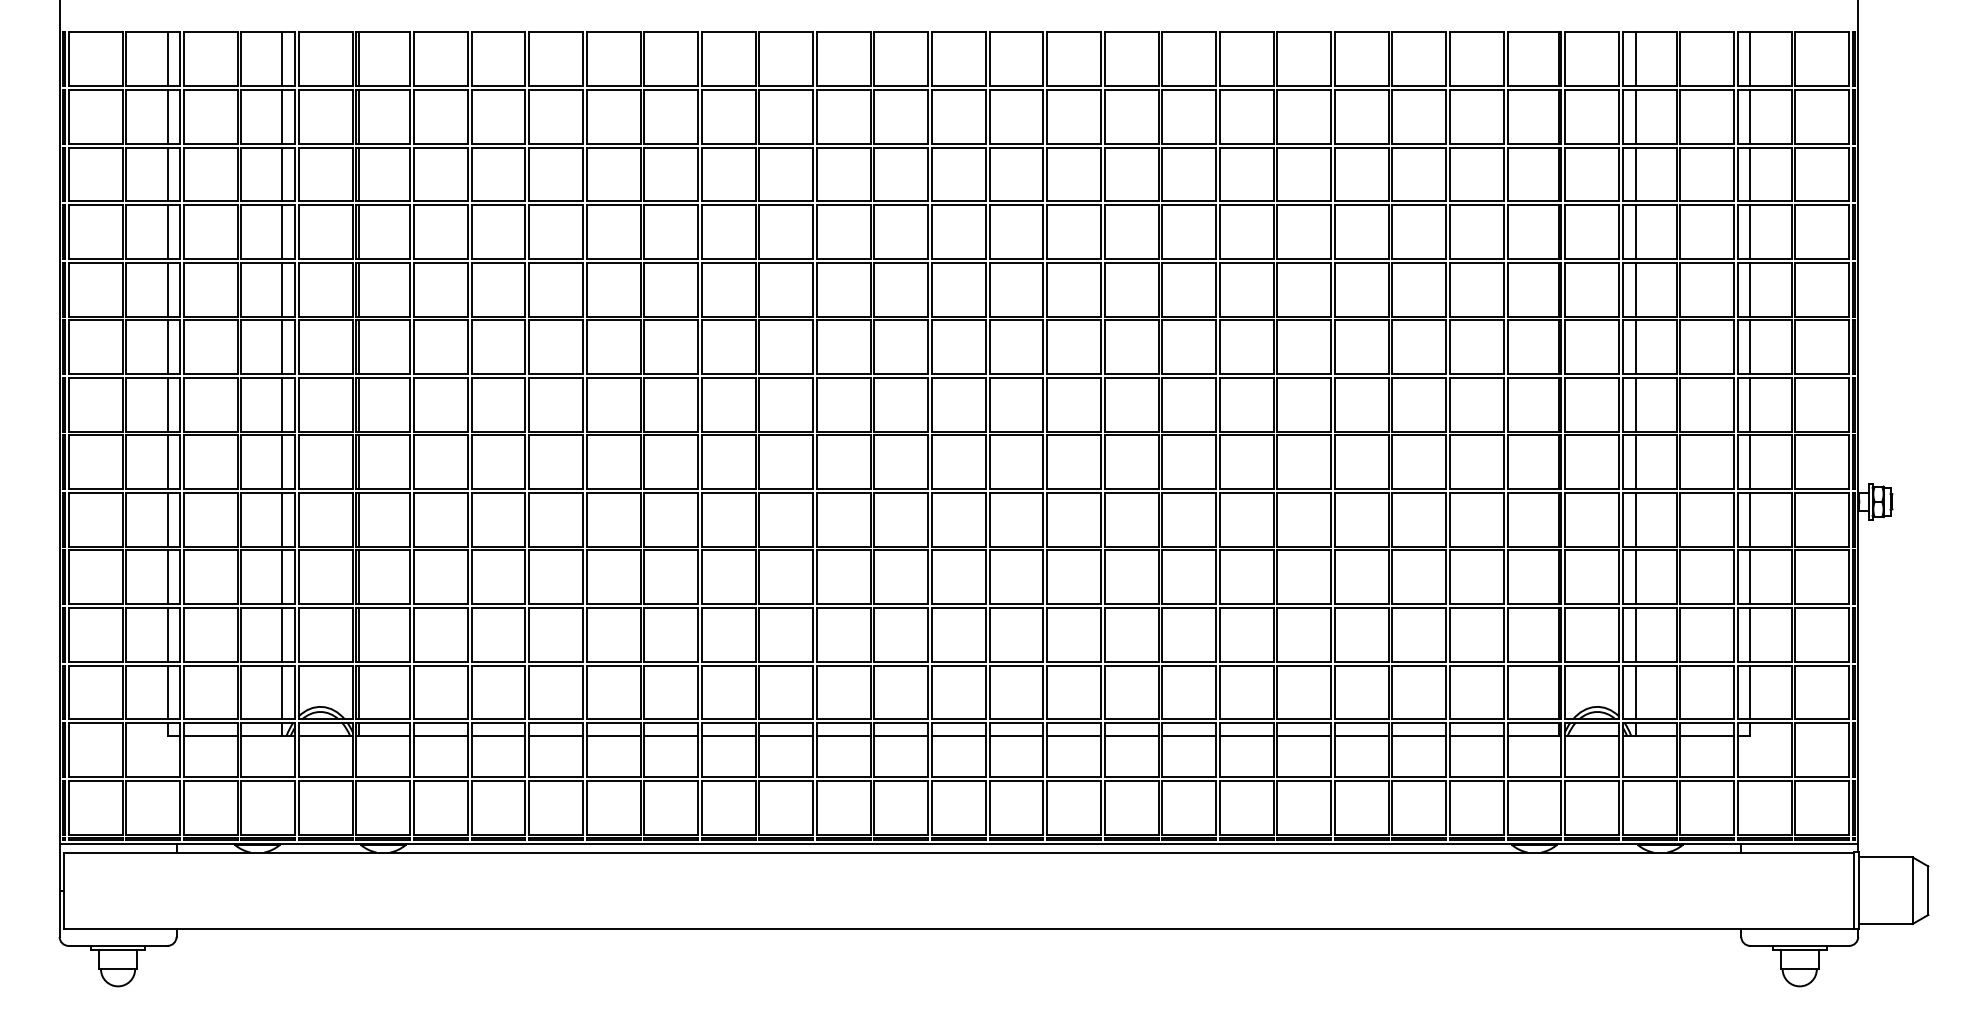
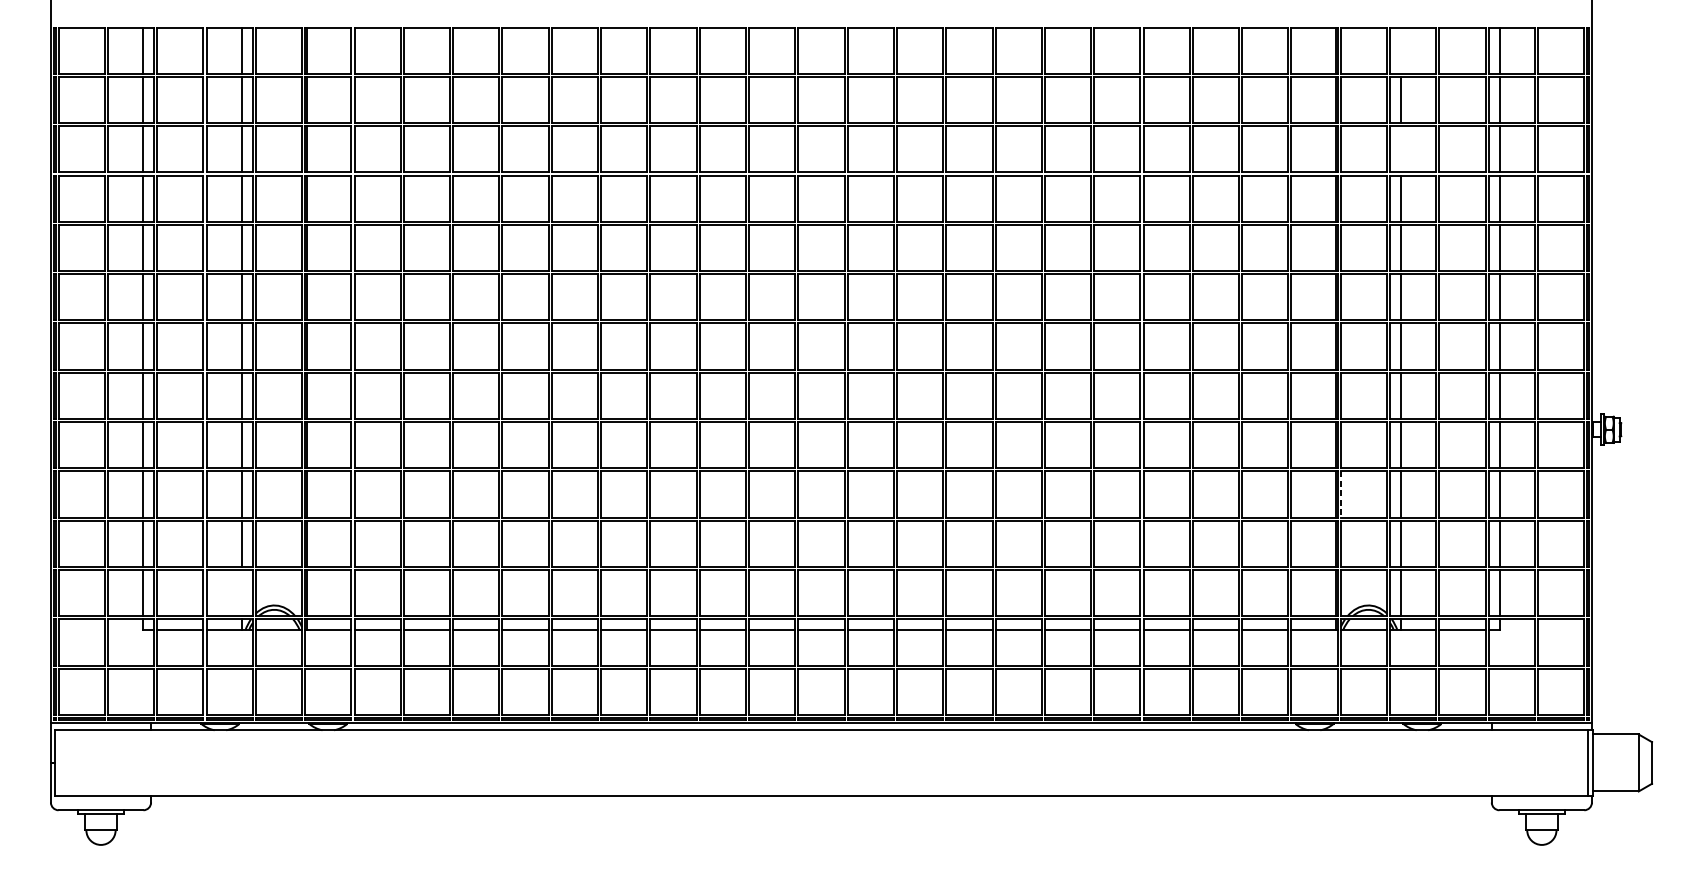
line: (1635, 59) -> (1401, 50), removed
line: (1635, 174) -> (1401, 149), removed
line: (1565, 577) -> (1341, 494), solid -> dashed
line: (282, 692) -> (241, 593), removed

